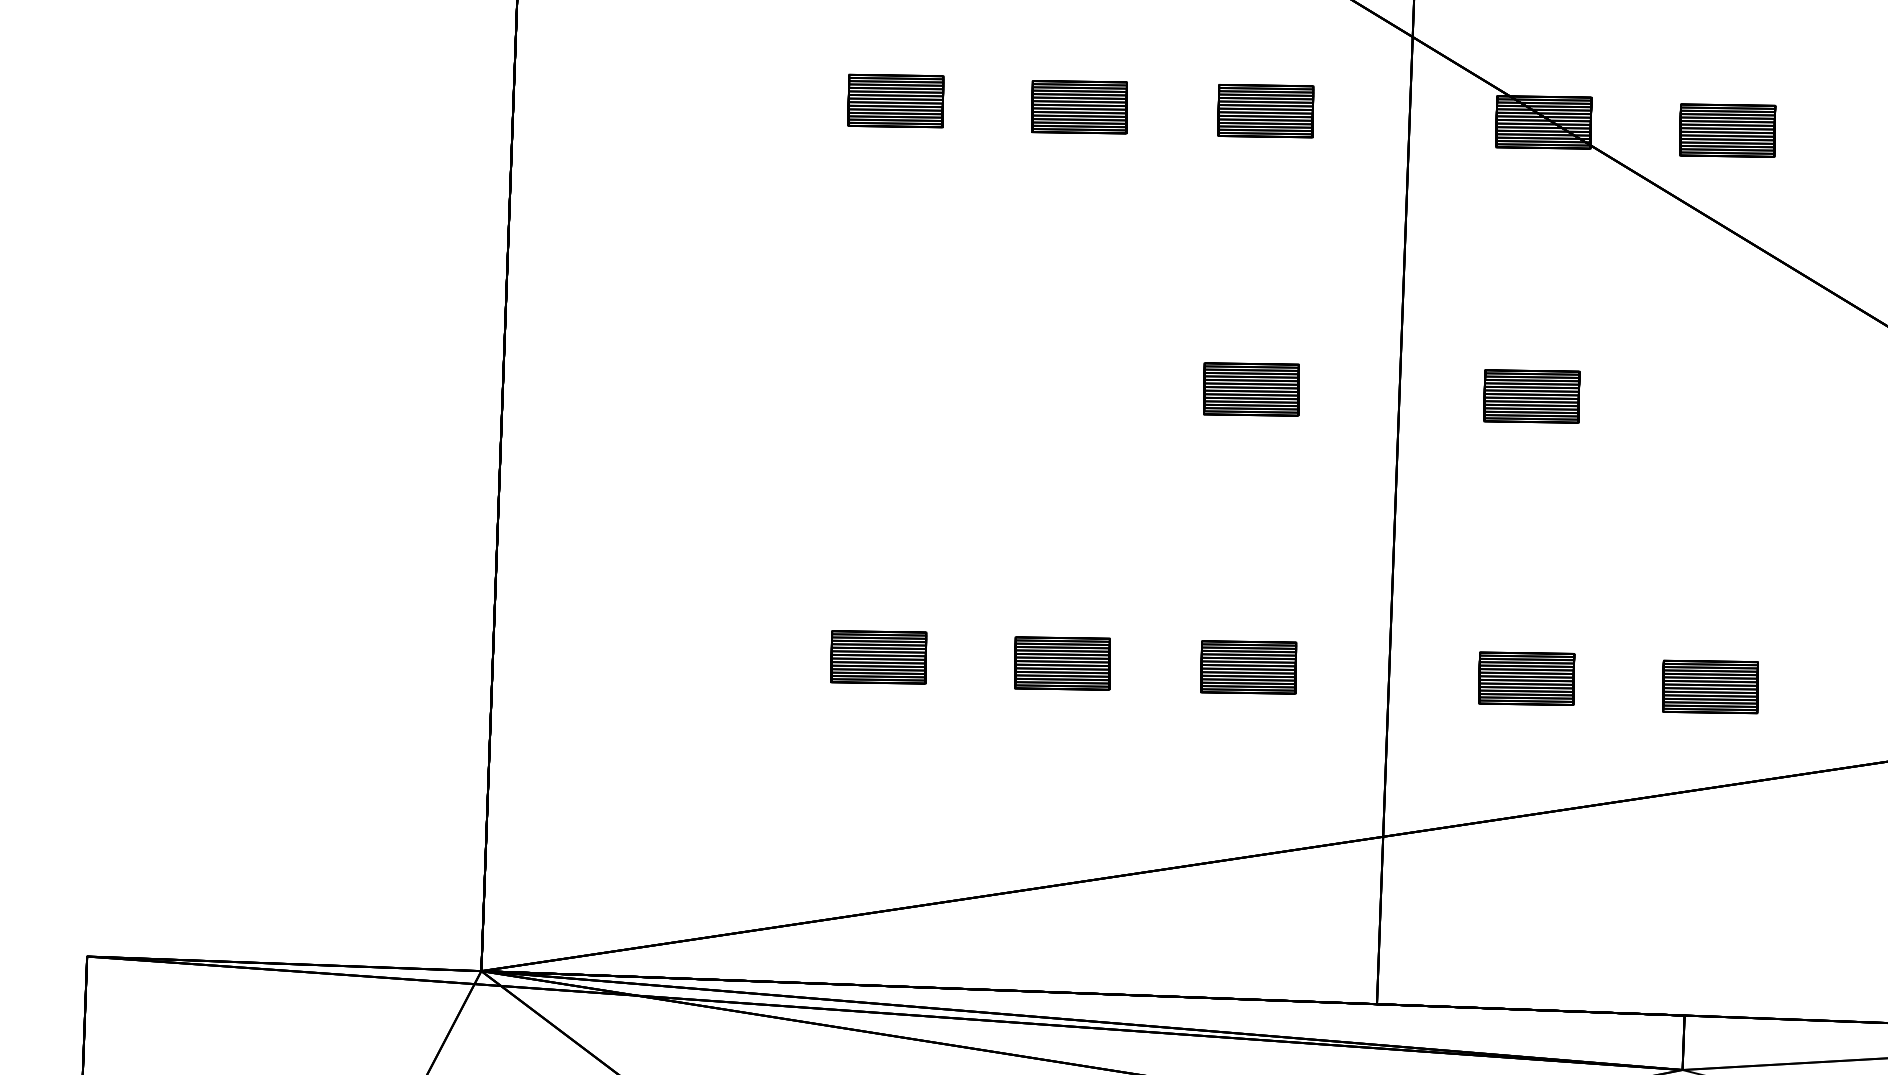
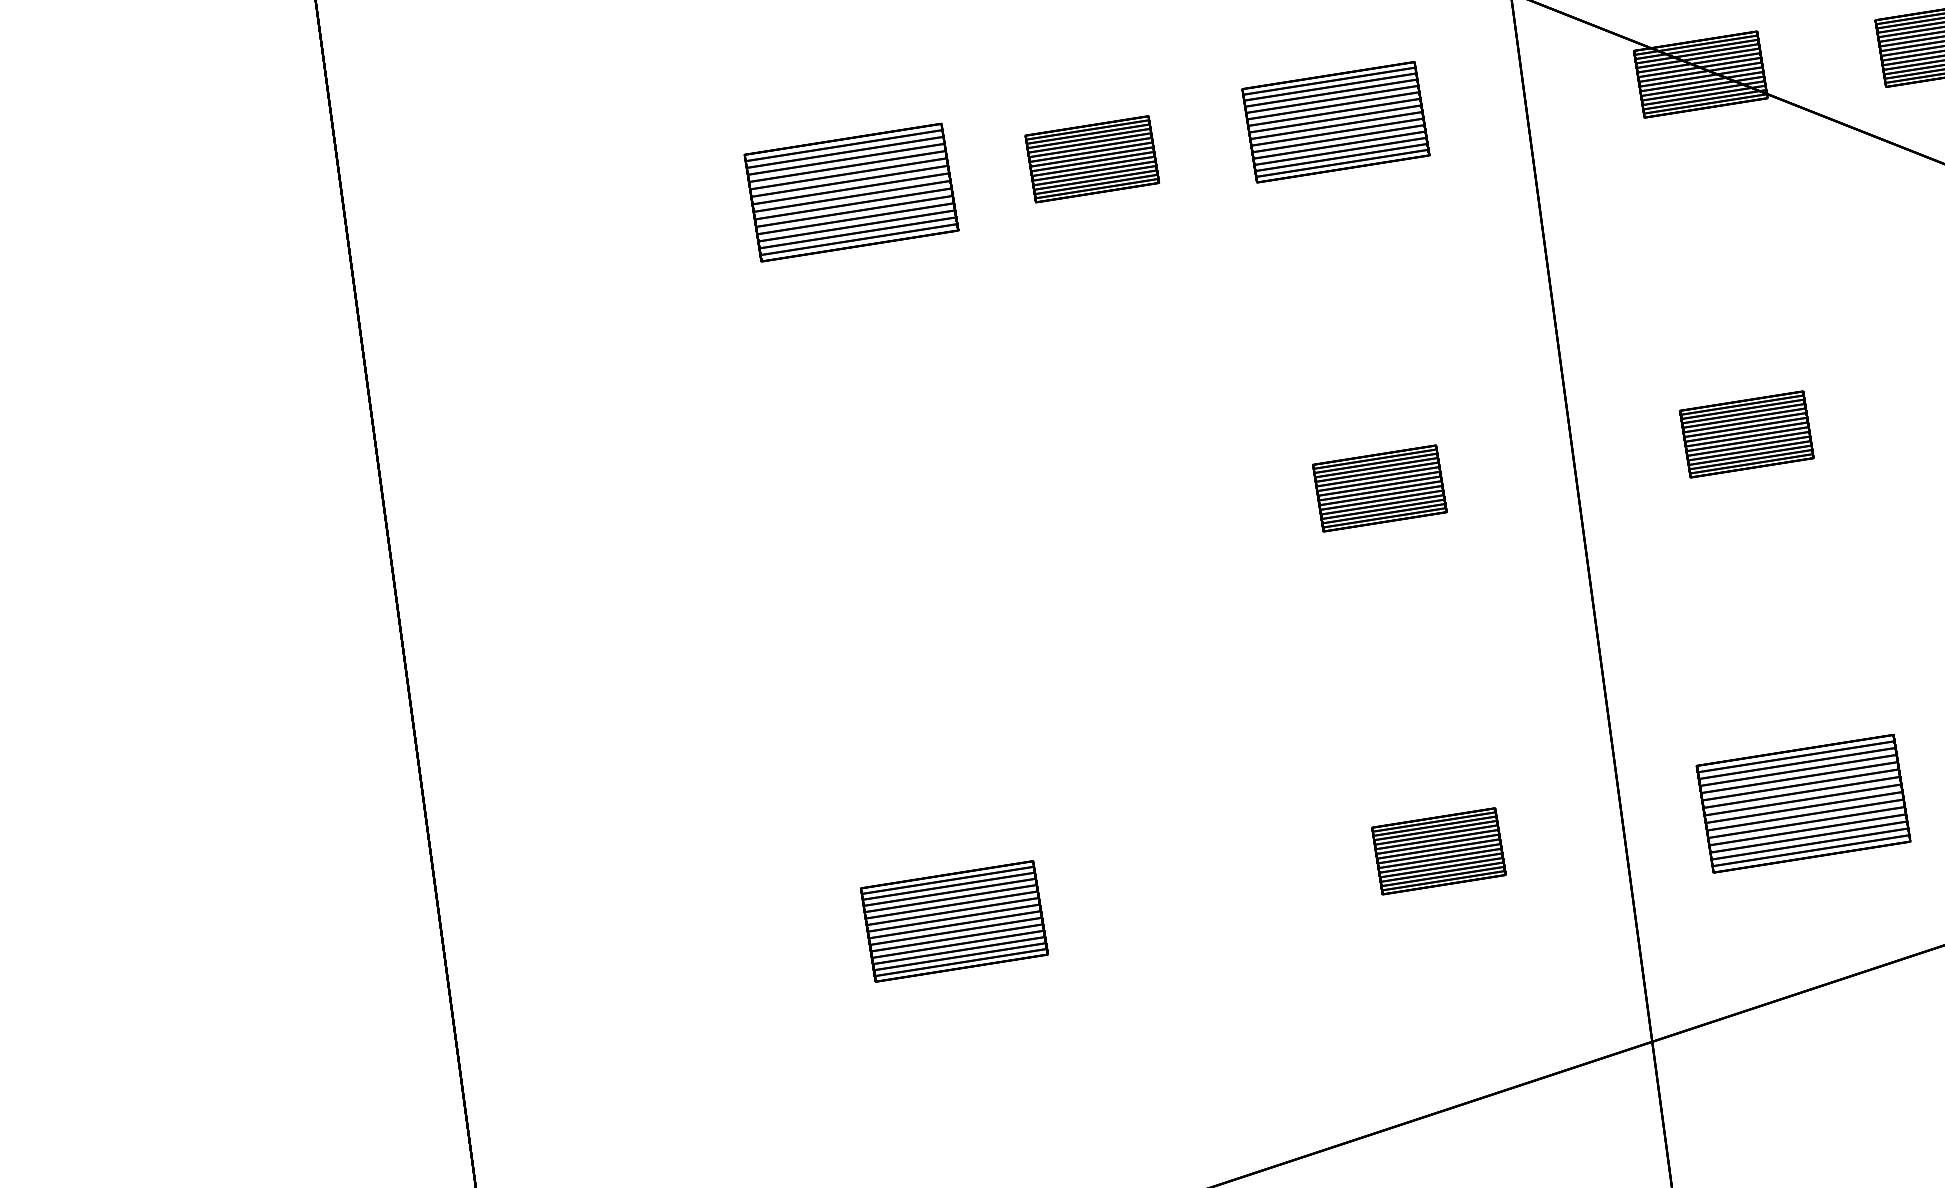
part: (895, 100) -> (850, 191), size x1.6
part: (1265, 111) -> (1335, 122), size x1.4
part: (878, 657) -> (954, 921), size x1.4
part: (1062, 663) -> (1195, 888), removed
part: (1526, 678) -> (1803, 803), size x1.6

